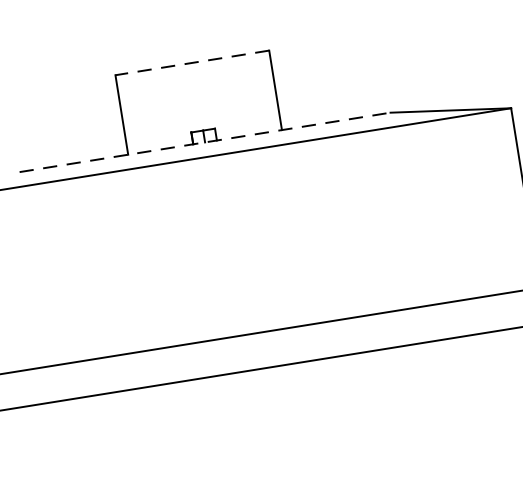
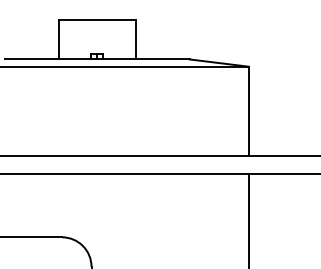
line: (190, 62) -> (96, 19), dashed -> solid
line: (205, 142) -> (97, 59), dashed -> solid

